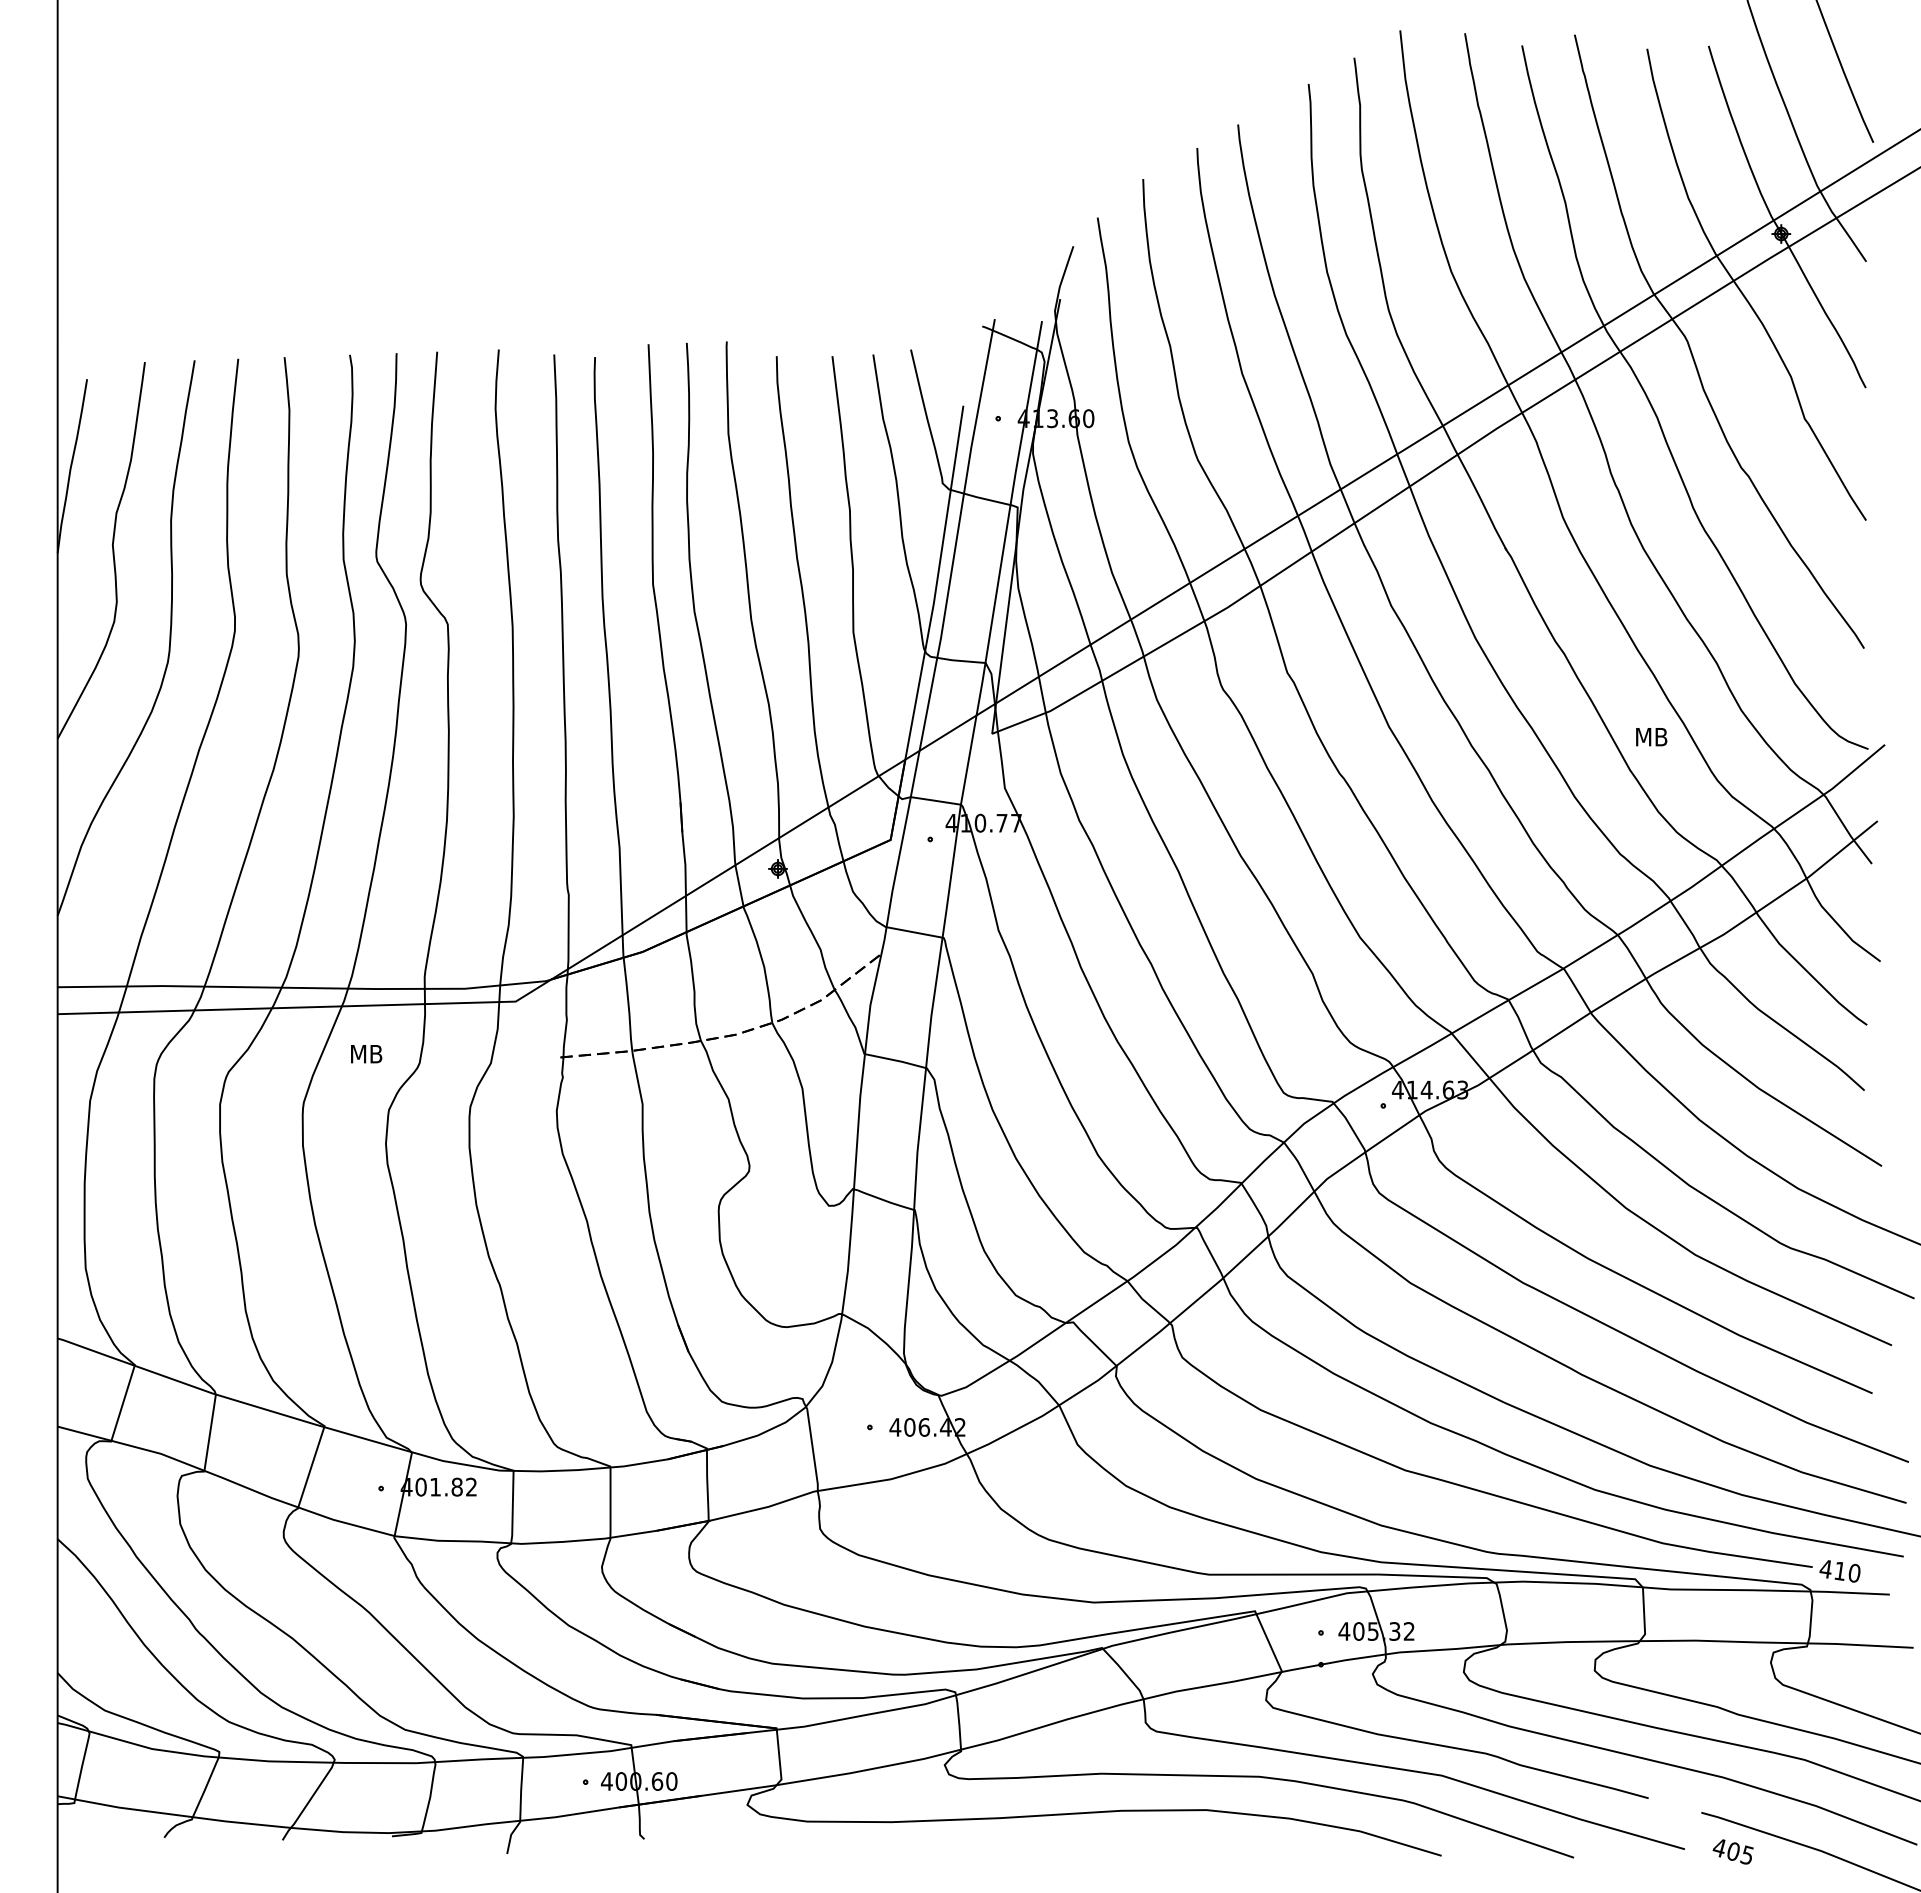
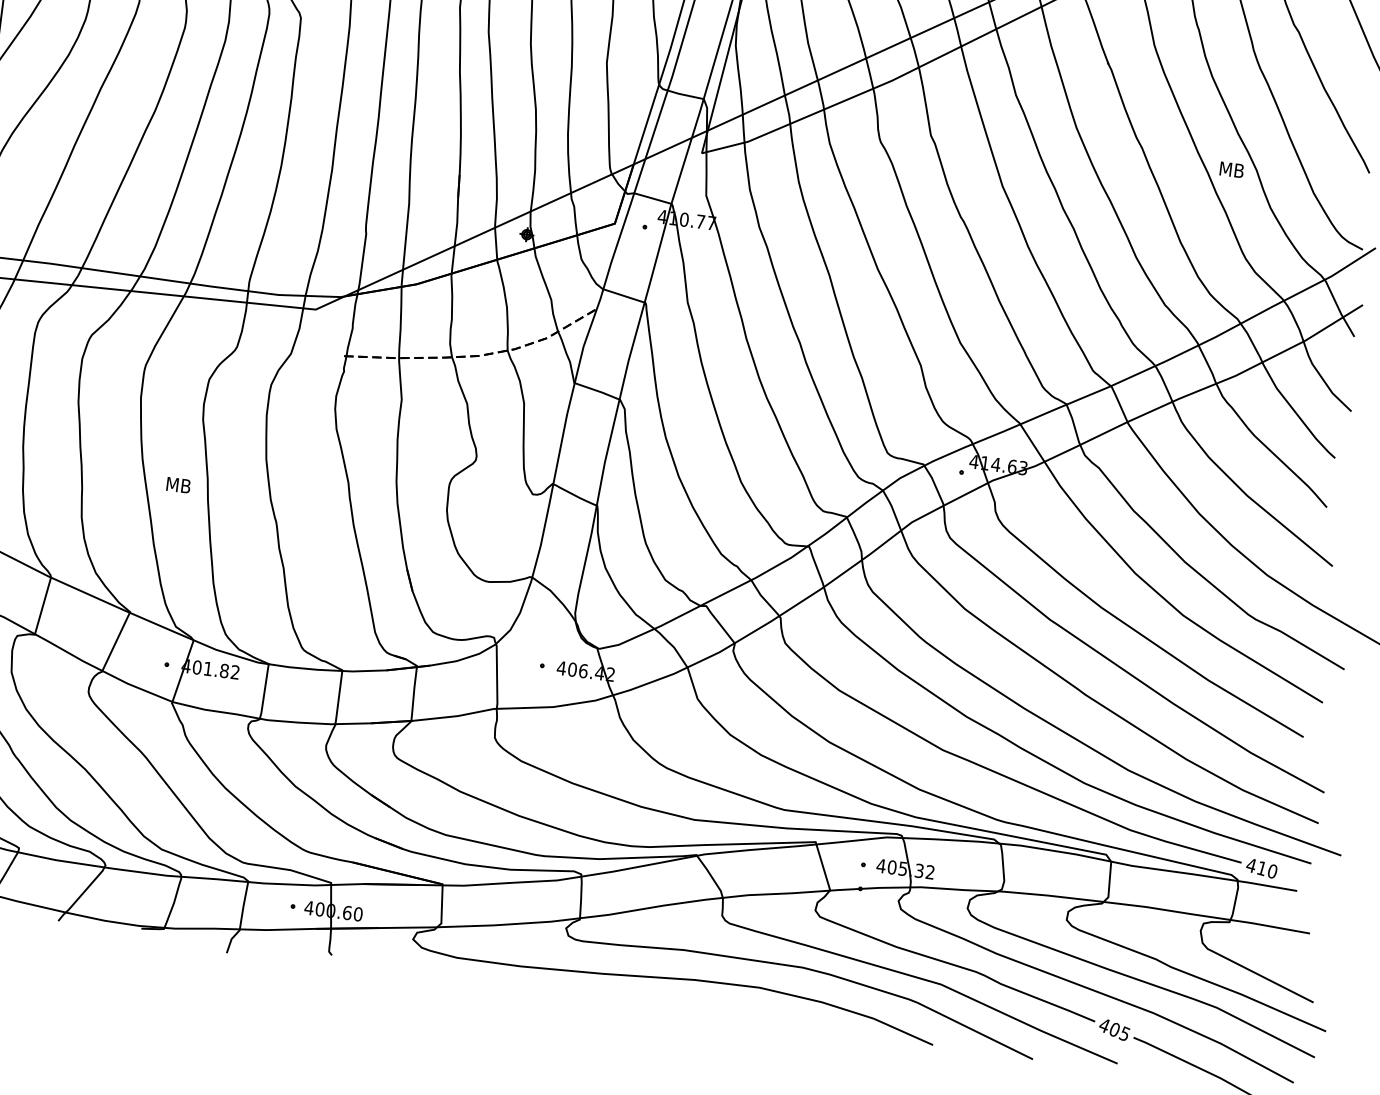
text: (1651, 737) -> (1231, 170), moved
text: (366, 1054) -> (178, 485), moved
text: (1732, 1851) -> (1113, 1029), moved

